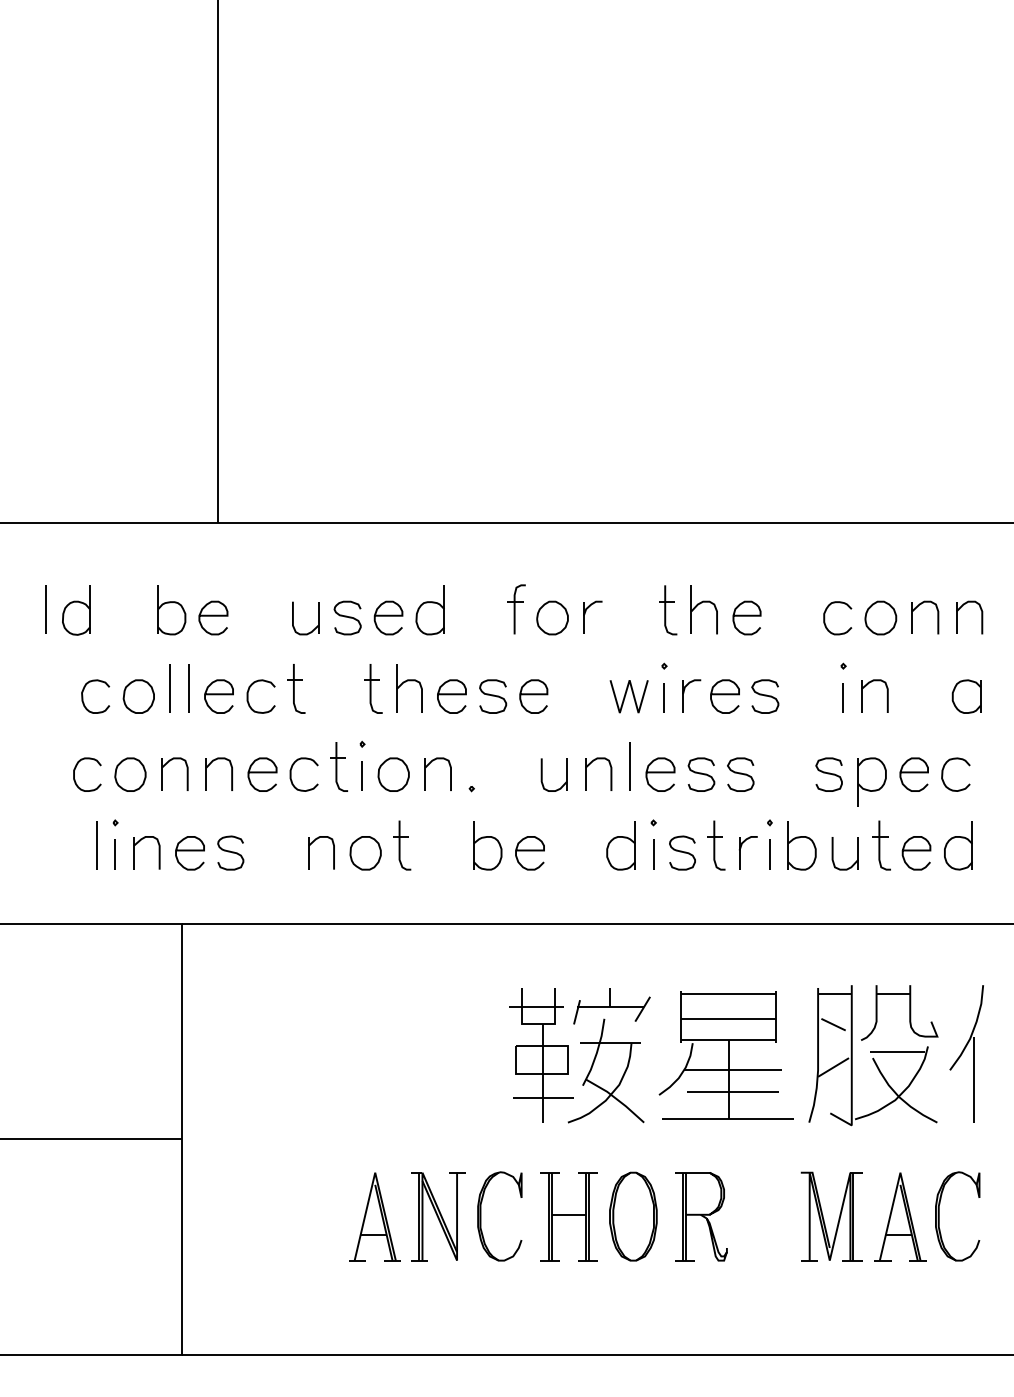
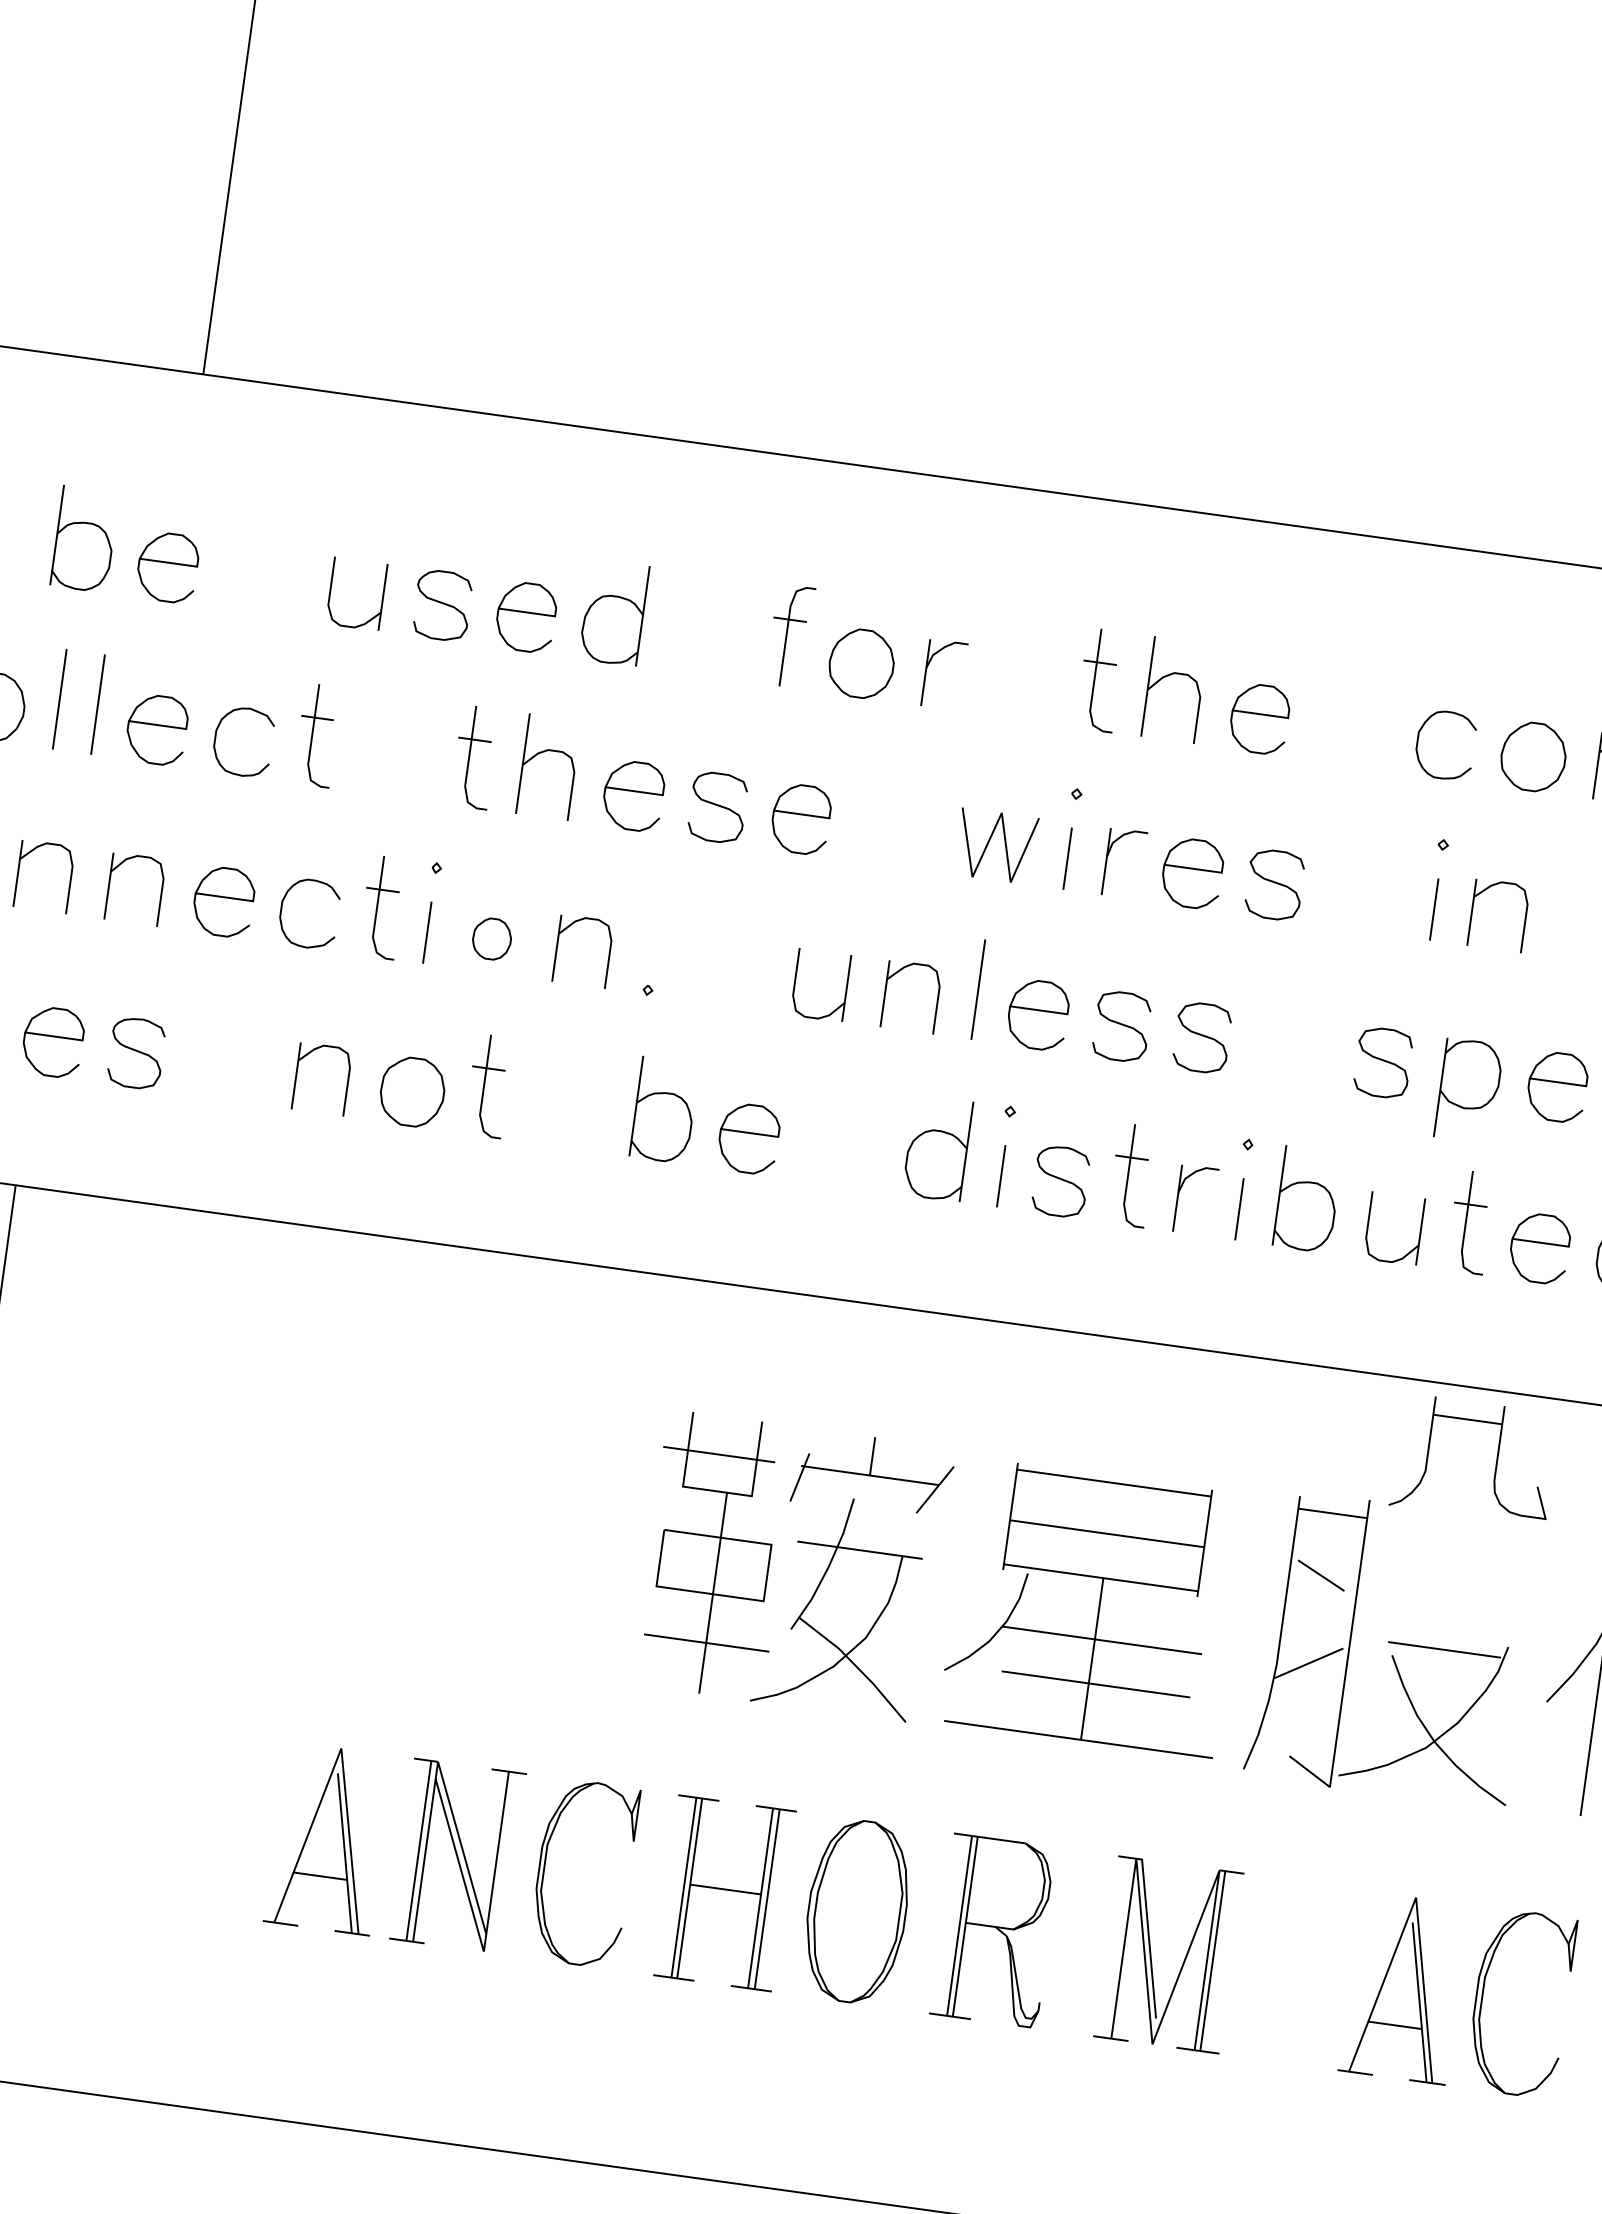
part: (393, 774) -> (491, 938), size x0.6
part: (909, 1012) -> (1495, 1461), moved
part: (838, 1218) -> (1182, 1960), moved

